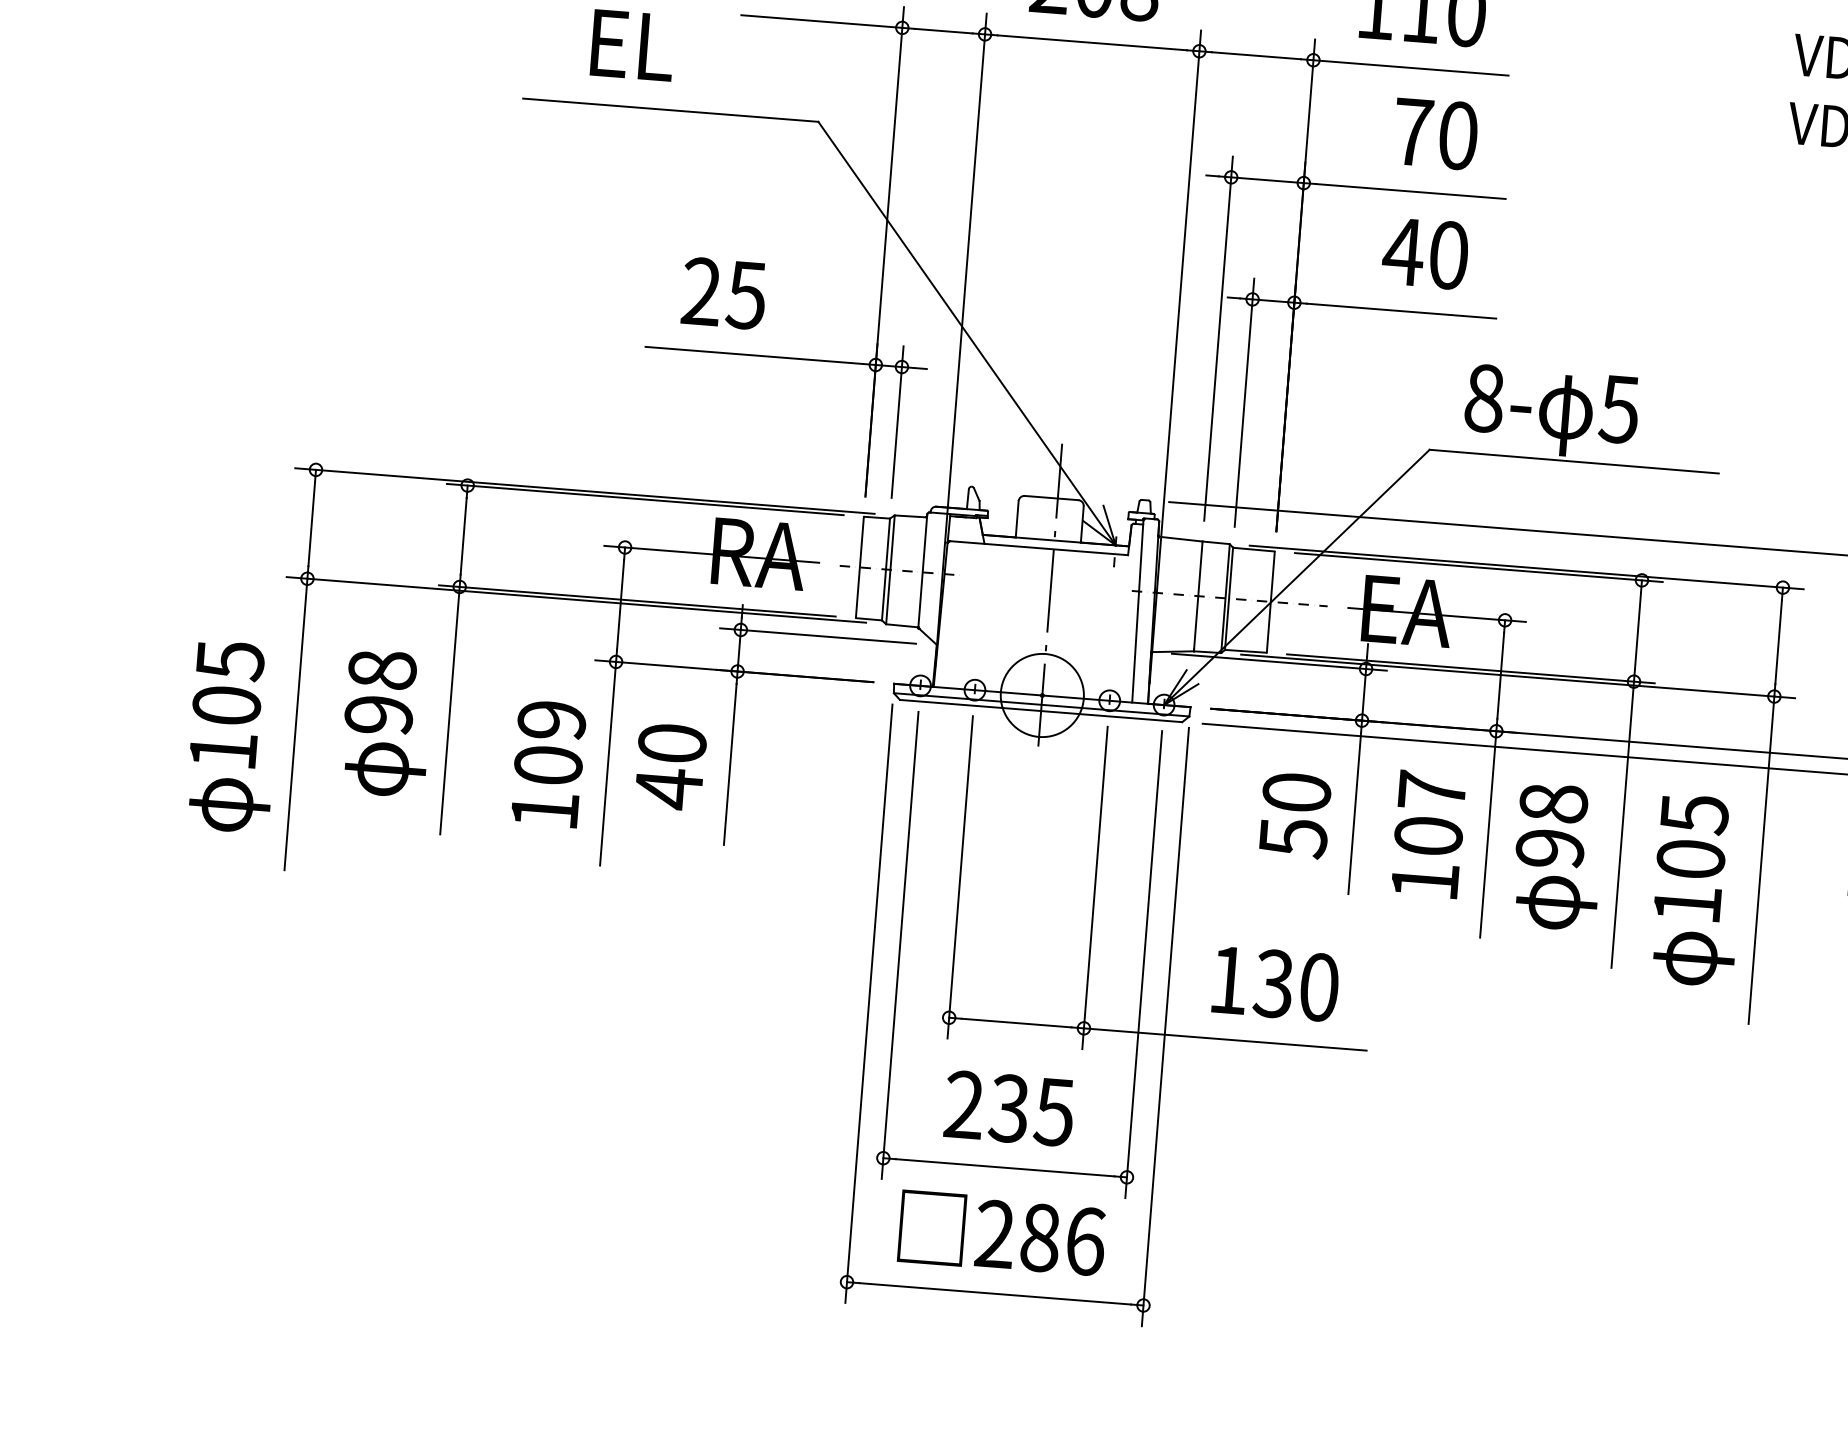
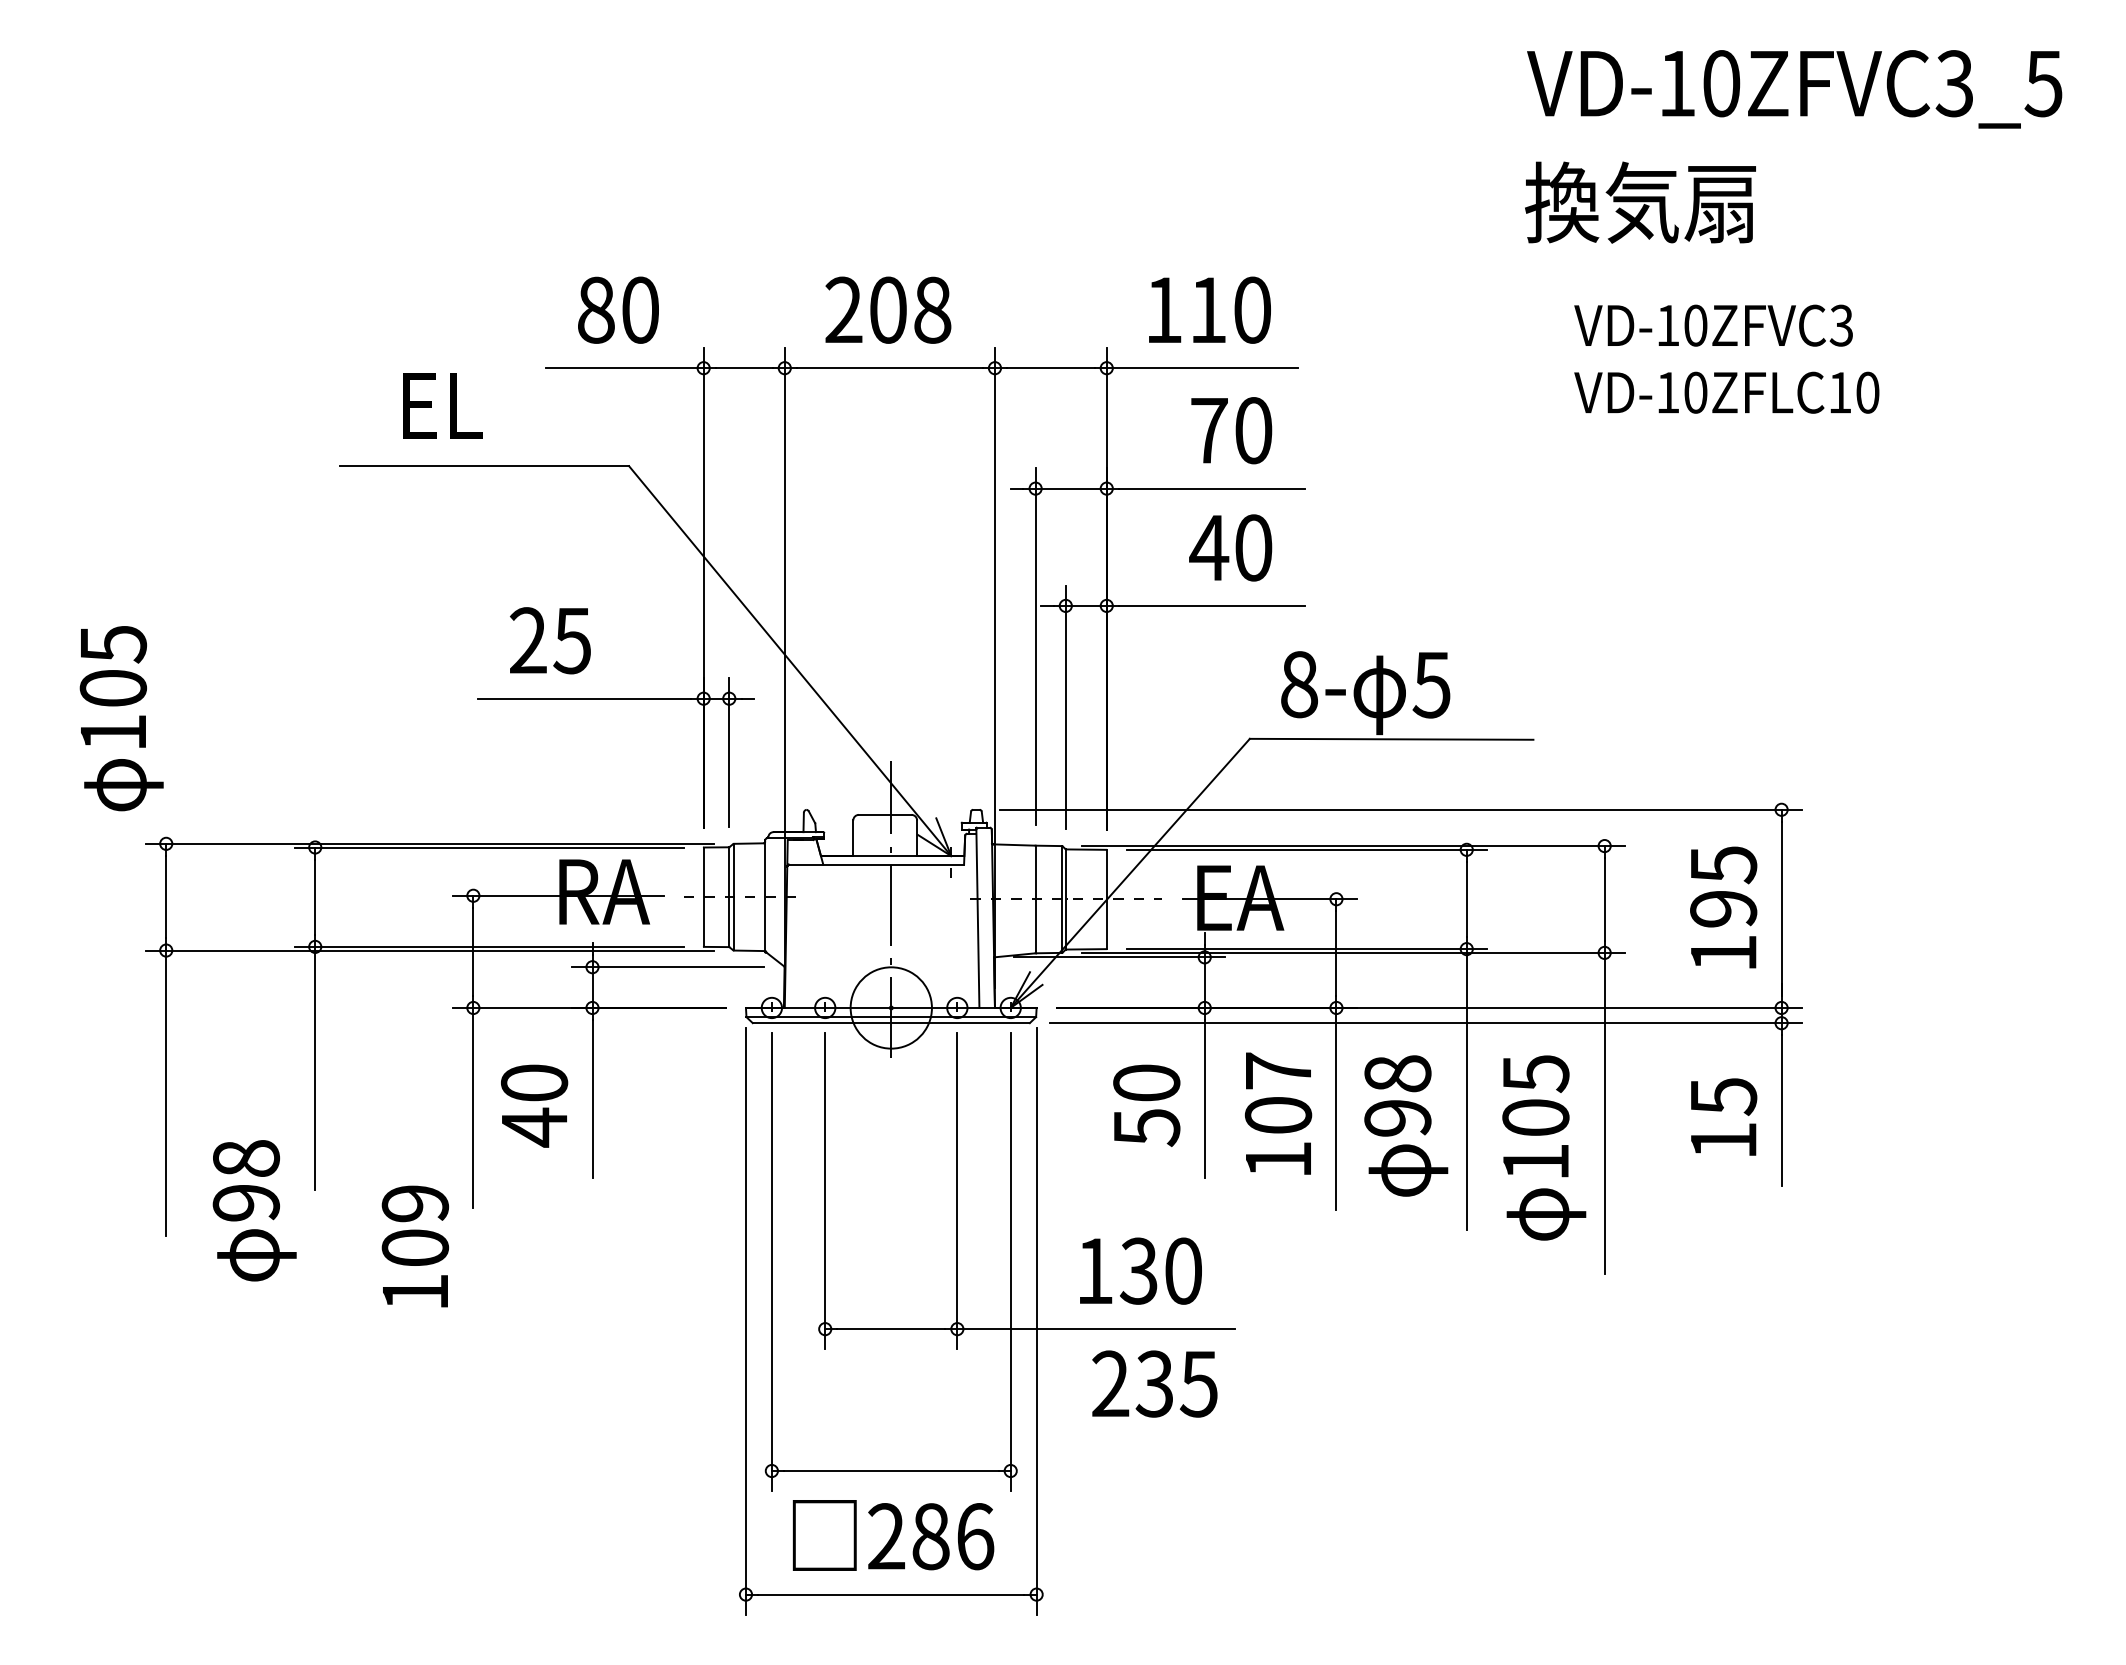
text: (386, 723) -> (254, 1210), moved
text: (232, 736) -> (121, 718), moved
text: (547, 763) -> (414, 1246), moved
text: (1009, 1108) -> (1154, 1383), moved

